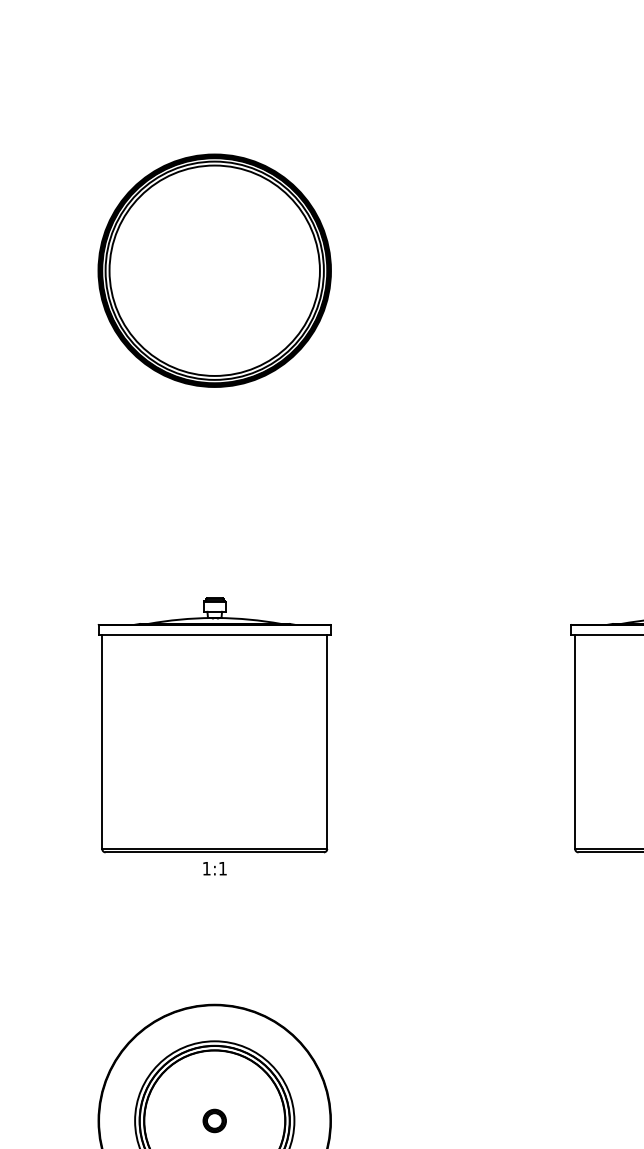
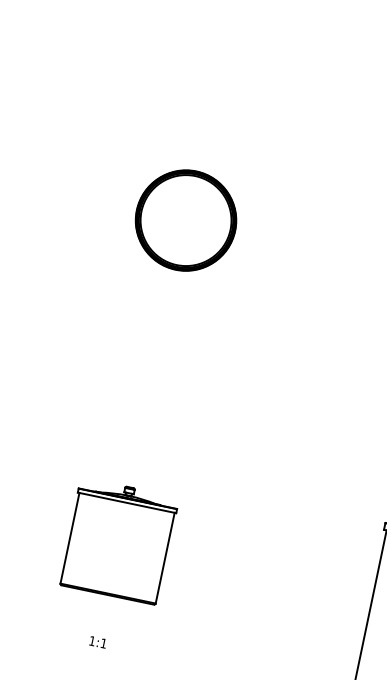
part: (214, 270) -> (185, 220), size x0.6
part: (214, 725) -> (118, 541), size x0.6

